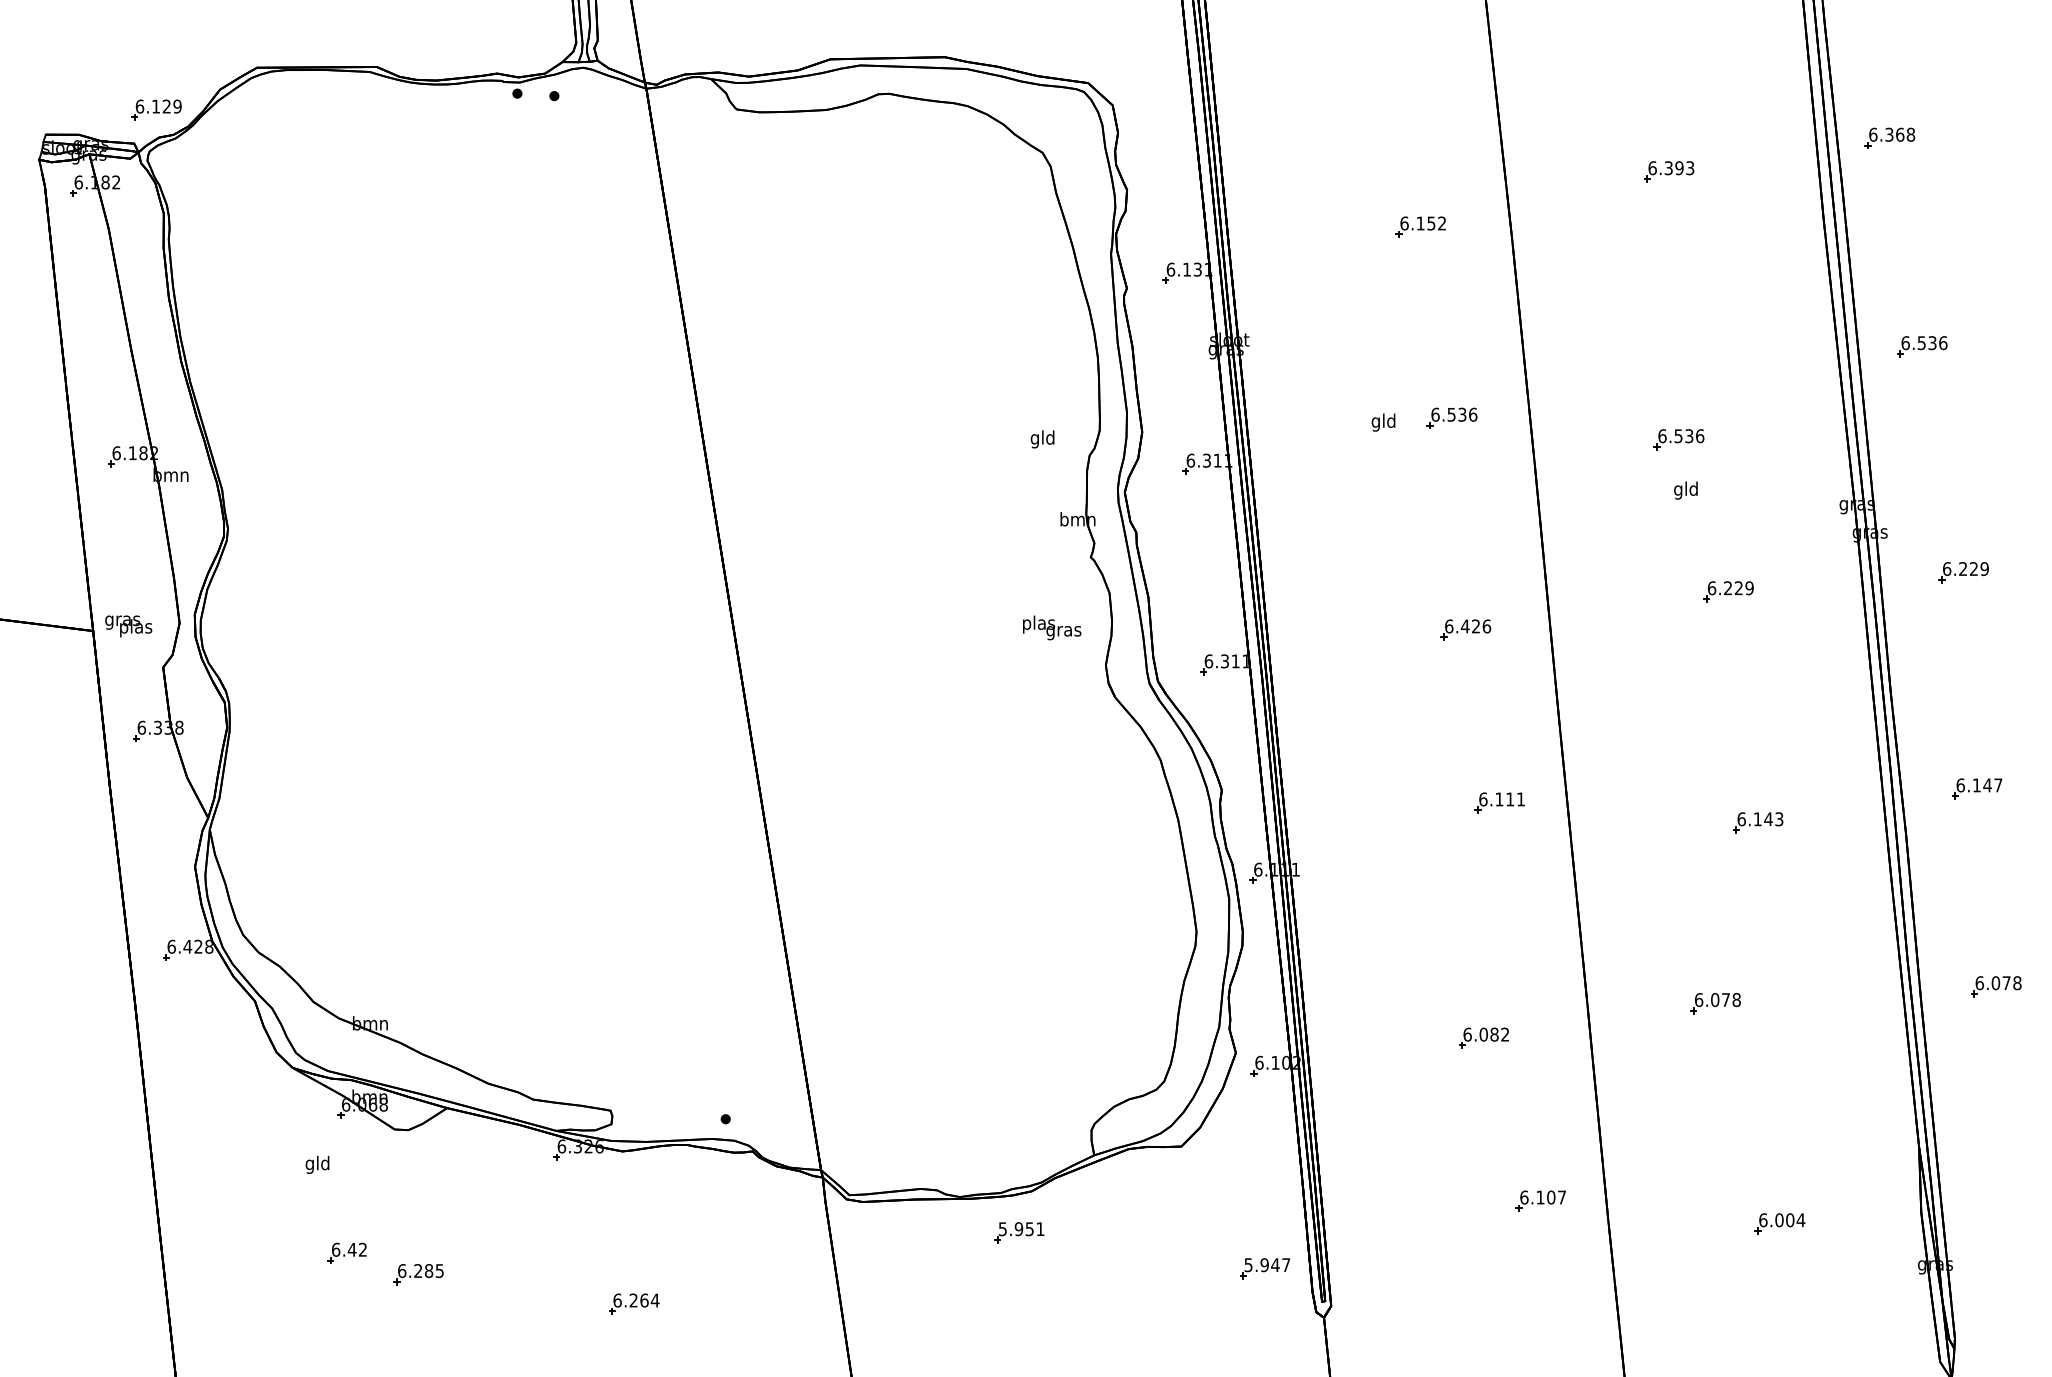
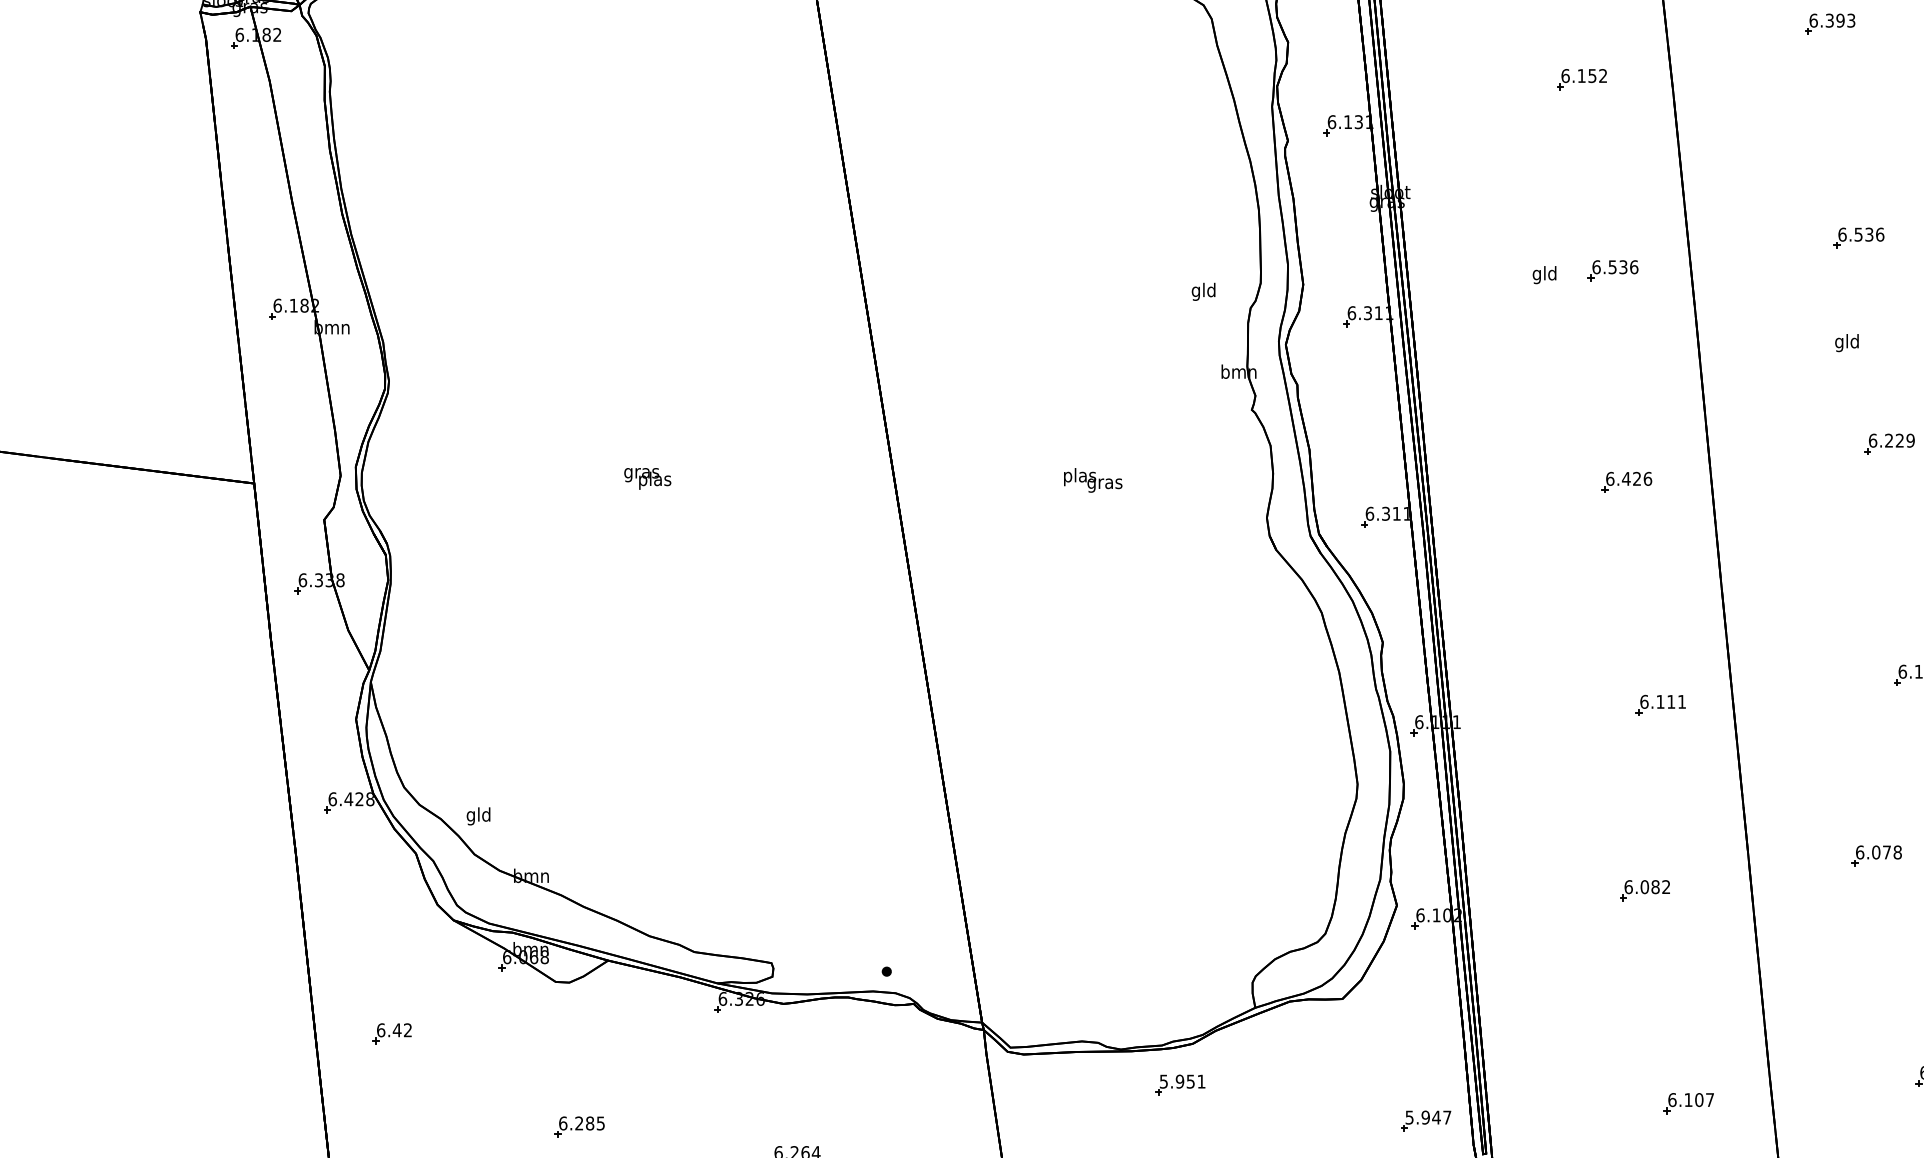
part: (1678, 439) -> (1858, 237), moved
text: (128, 626) -> (647, 478), moved
text: (1052, 627) -> (1093, 479), moved
part: (1499, 802) -> (1660, 704), moved
text: (317, 1164) -> (478, 815), moved
part: (1540, 1200) -> (1688, 1102), moved
part: (346, 1252) -> (391, 1032), moved

